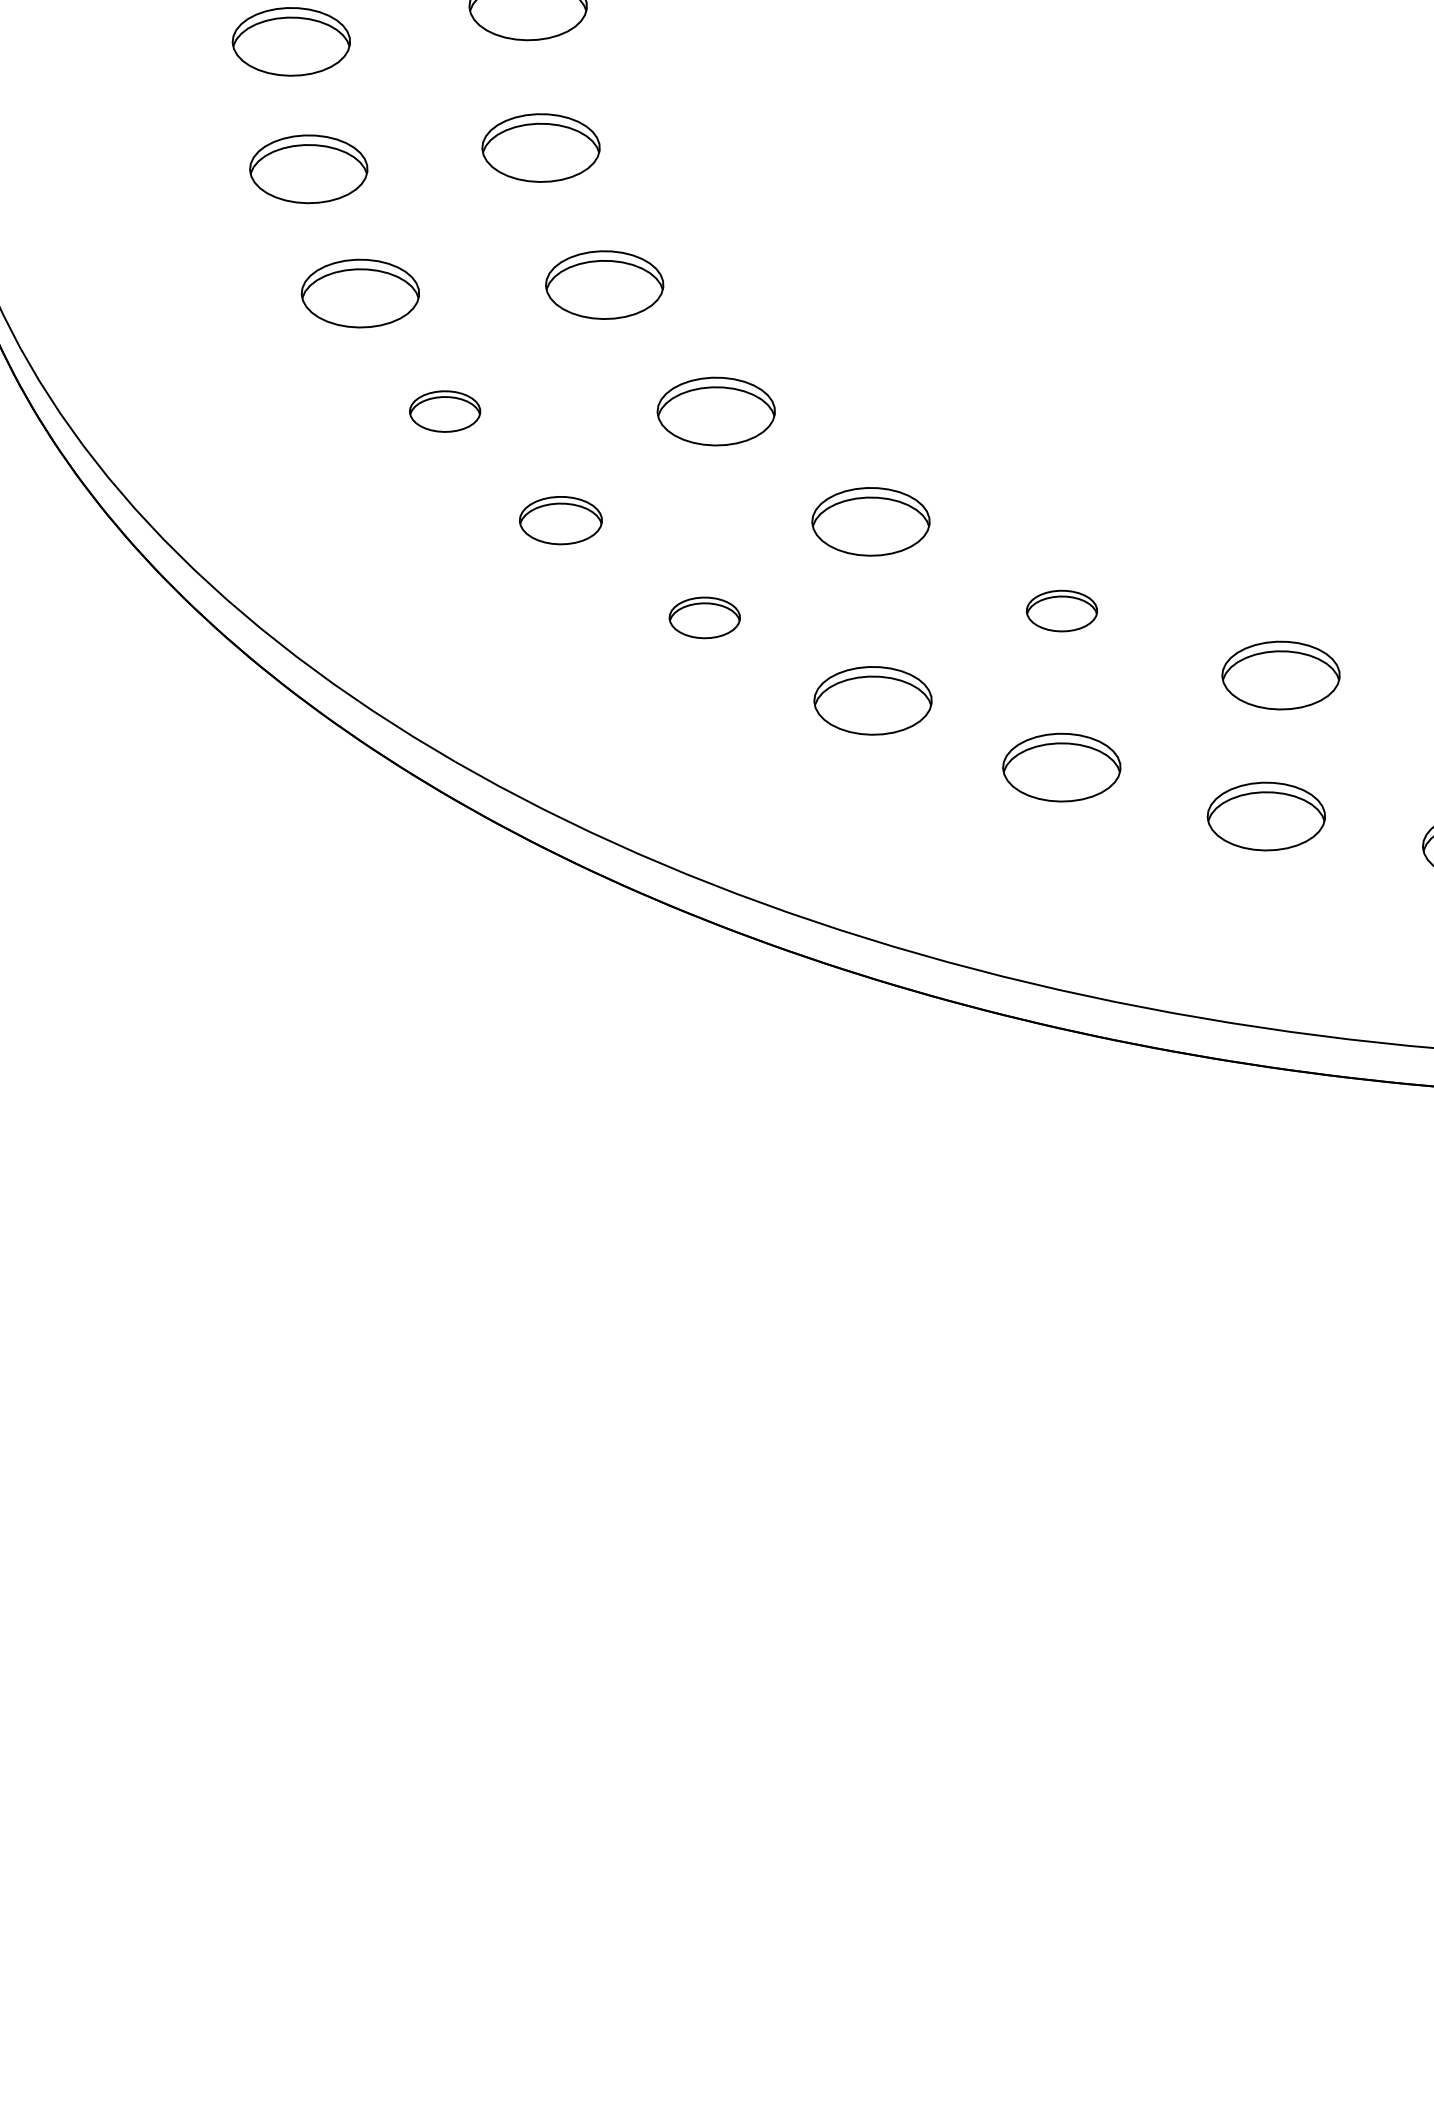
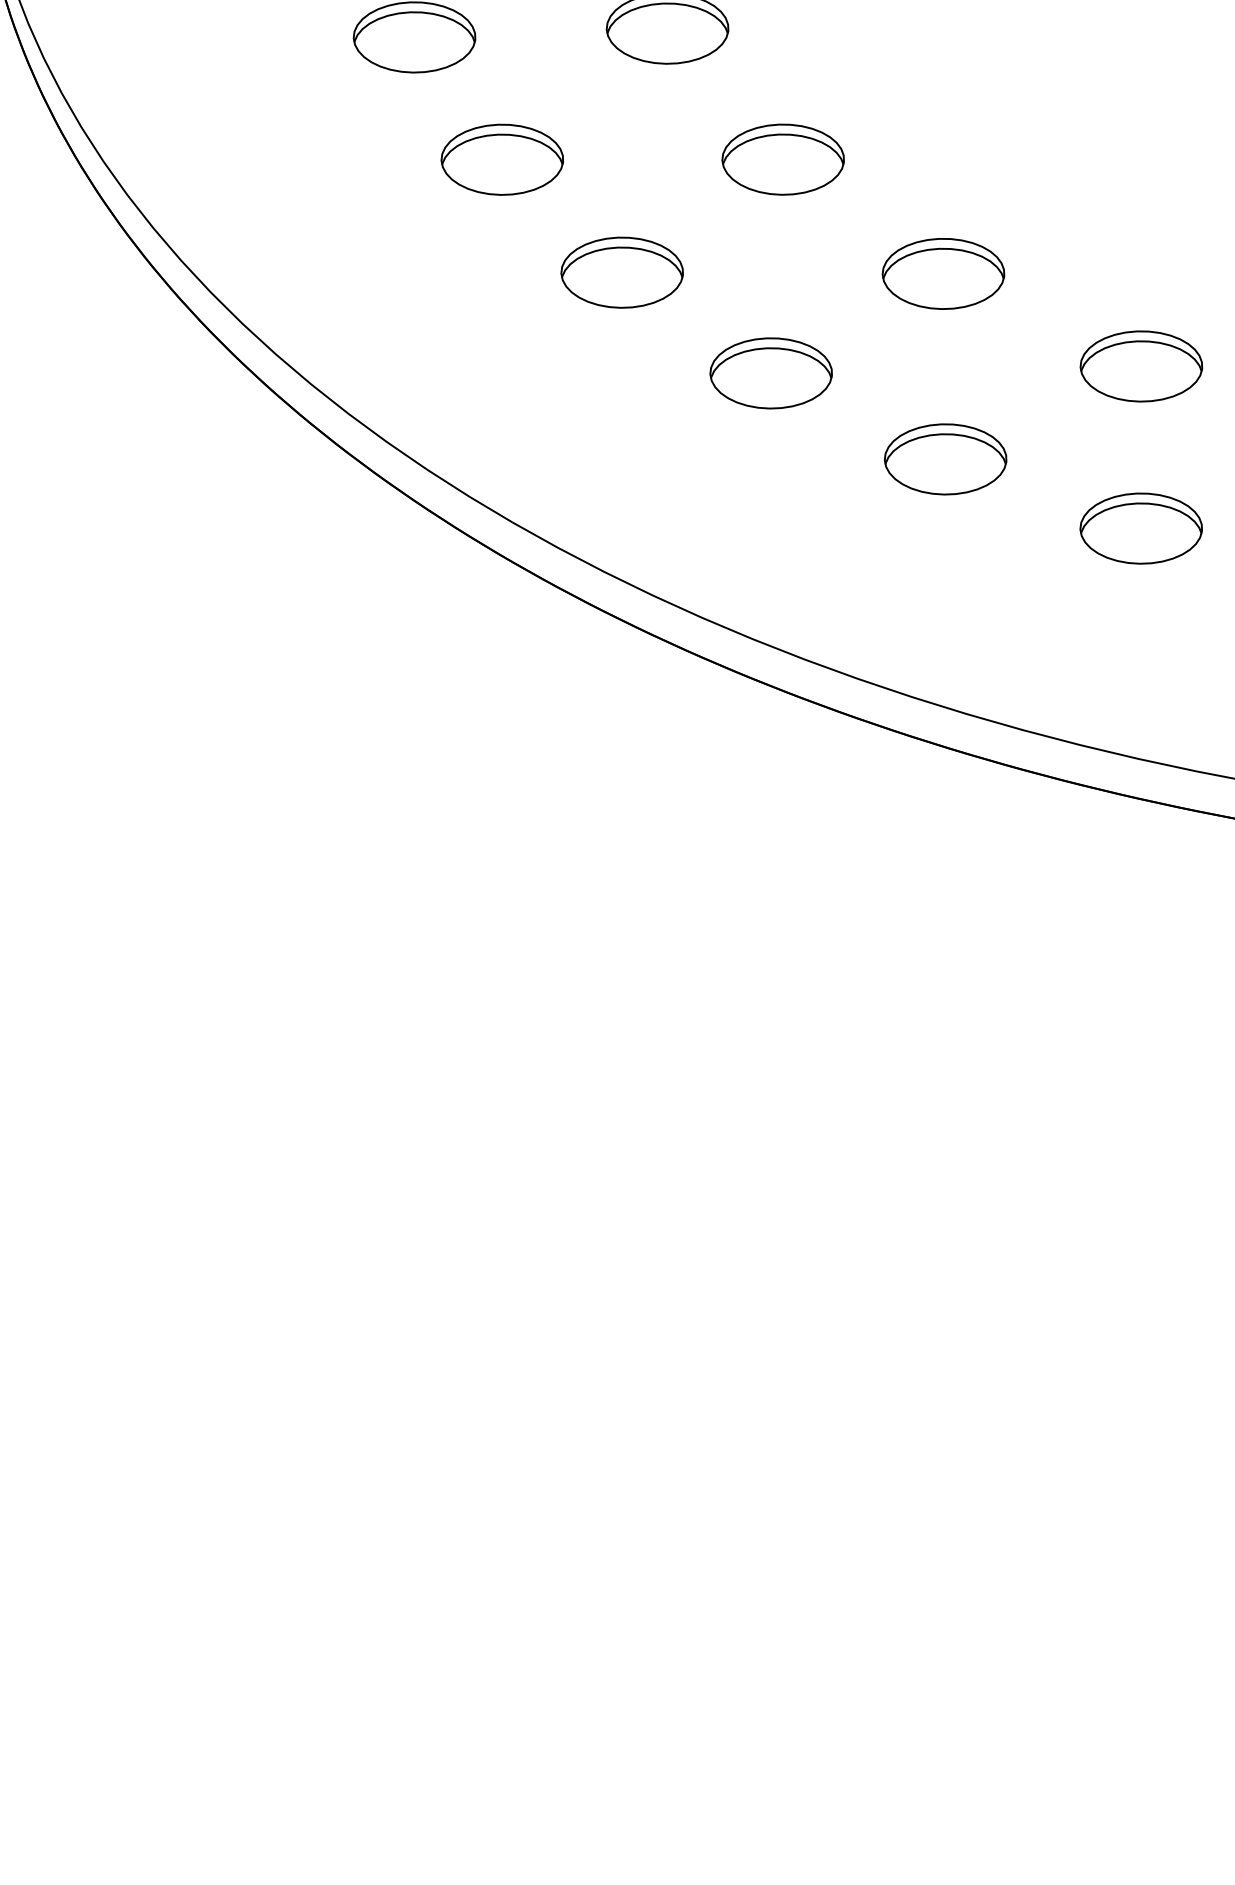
part: (444, 411) -> (501, 159), size x1.67
part: (560, 520) -> (621, 272), size x1.43
part: (1061, 610) -> (1140, 365), size x1.67
part: (704, 617) -> (771, 373), size x1.67

